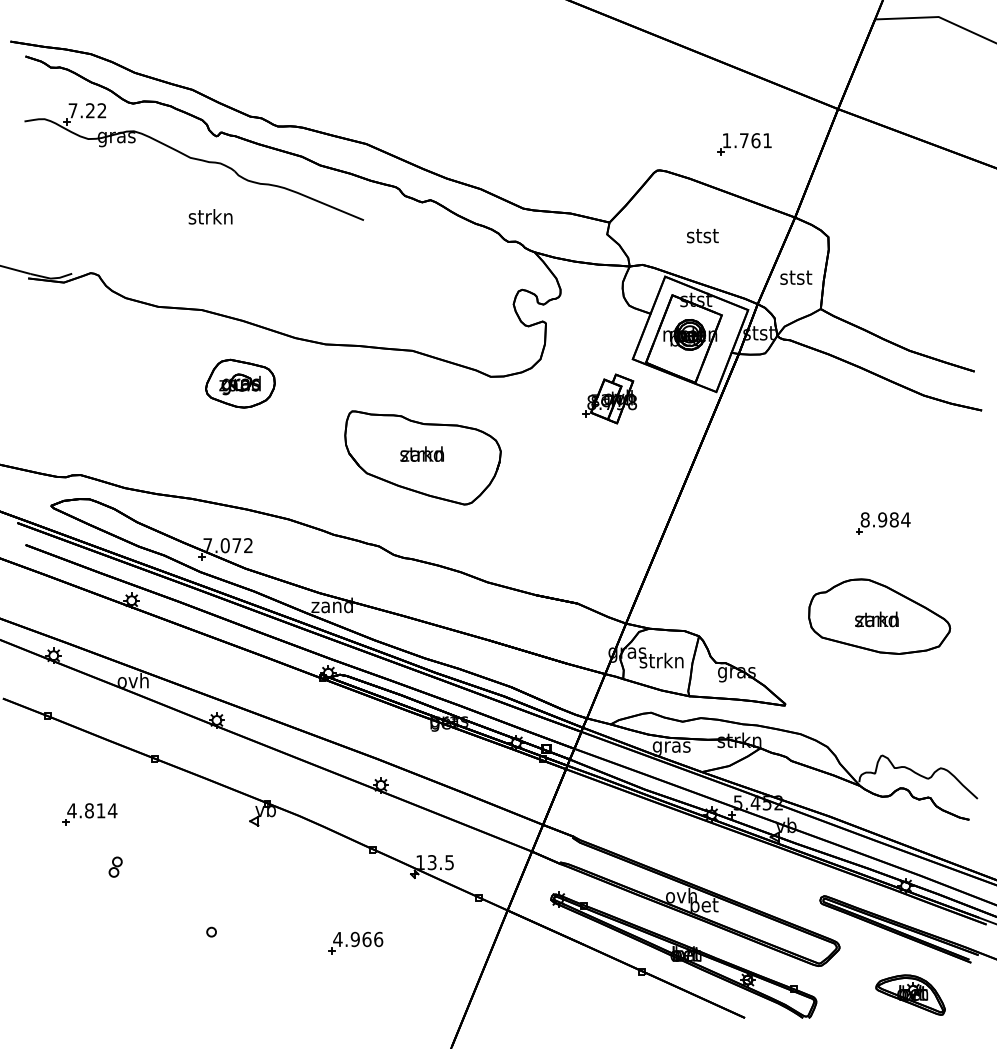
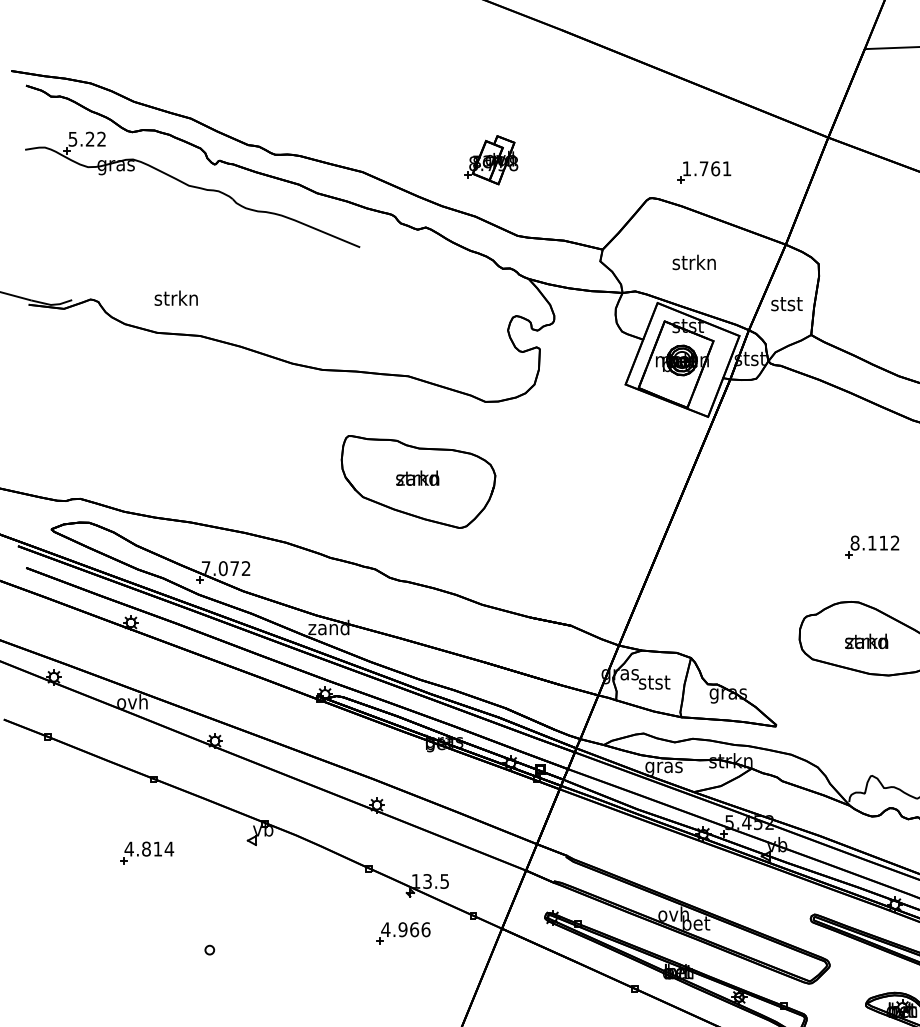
text: (72, 110) -> (72, 138), 7.22 -> 5.22
part: (744, 144) -> (704, 172), moved
text: (210, 216) -> (176, 297), moved
text: (702, 235) -> (694, 262), stst -> strkn
part: (240, 383) -> (238, 408), removed
part: (609, 398) -> (491, 159), moved
text: (894, 519) -> (883, 542), 8.984 -> 8.112
text: (661, 660) -> (653, 681), strkn -> stst
part: (89, 814) -> (146, 852), moved
part: (115, 866) -> (114, 885), removed
part: (355, 942) -> (403, 932), moved

